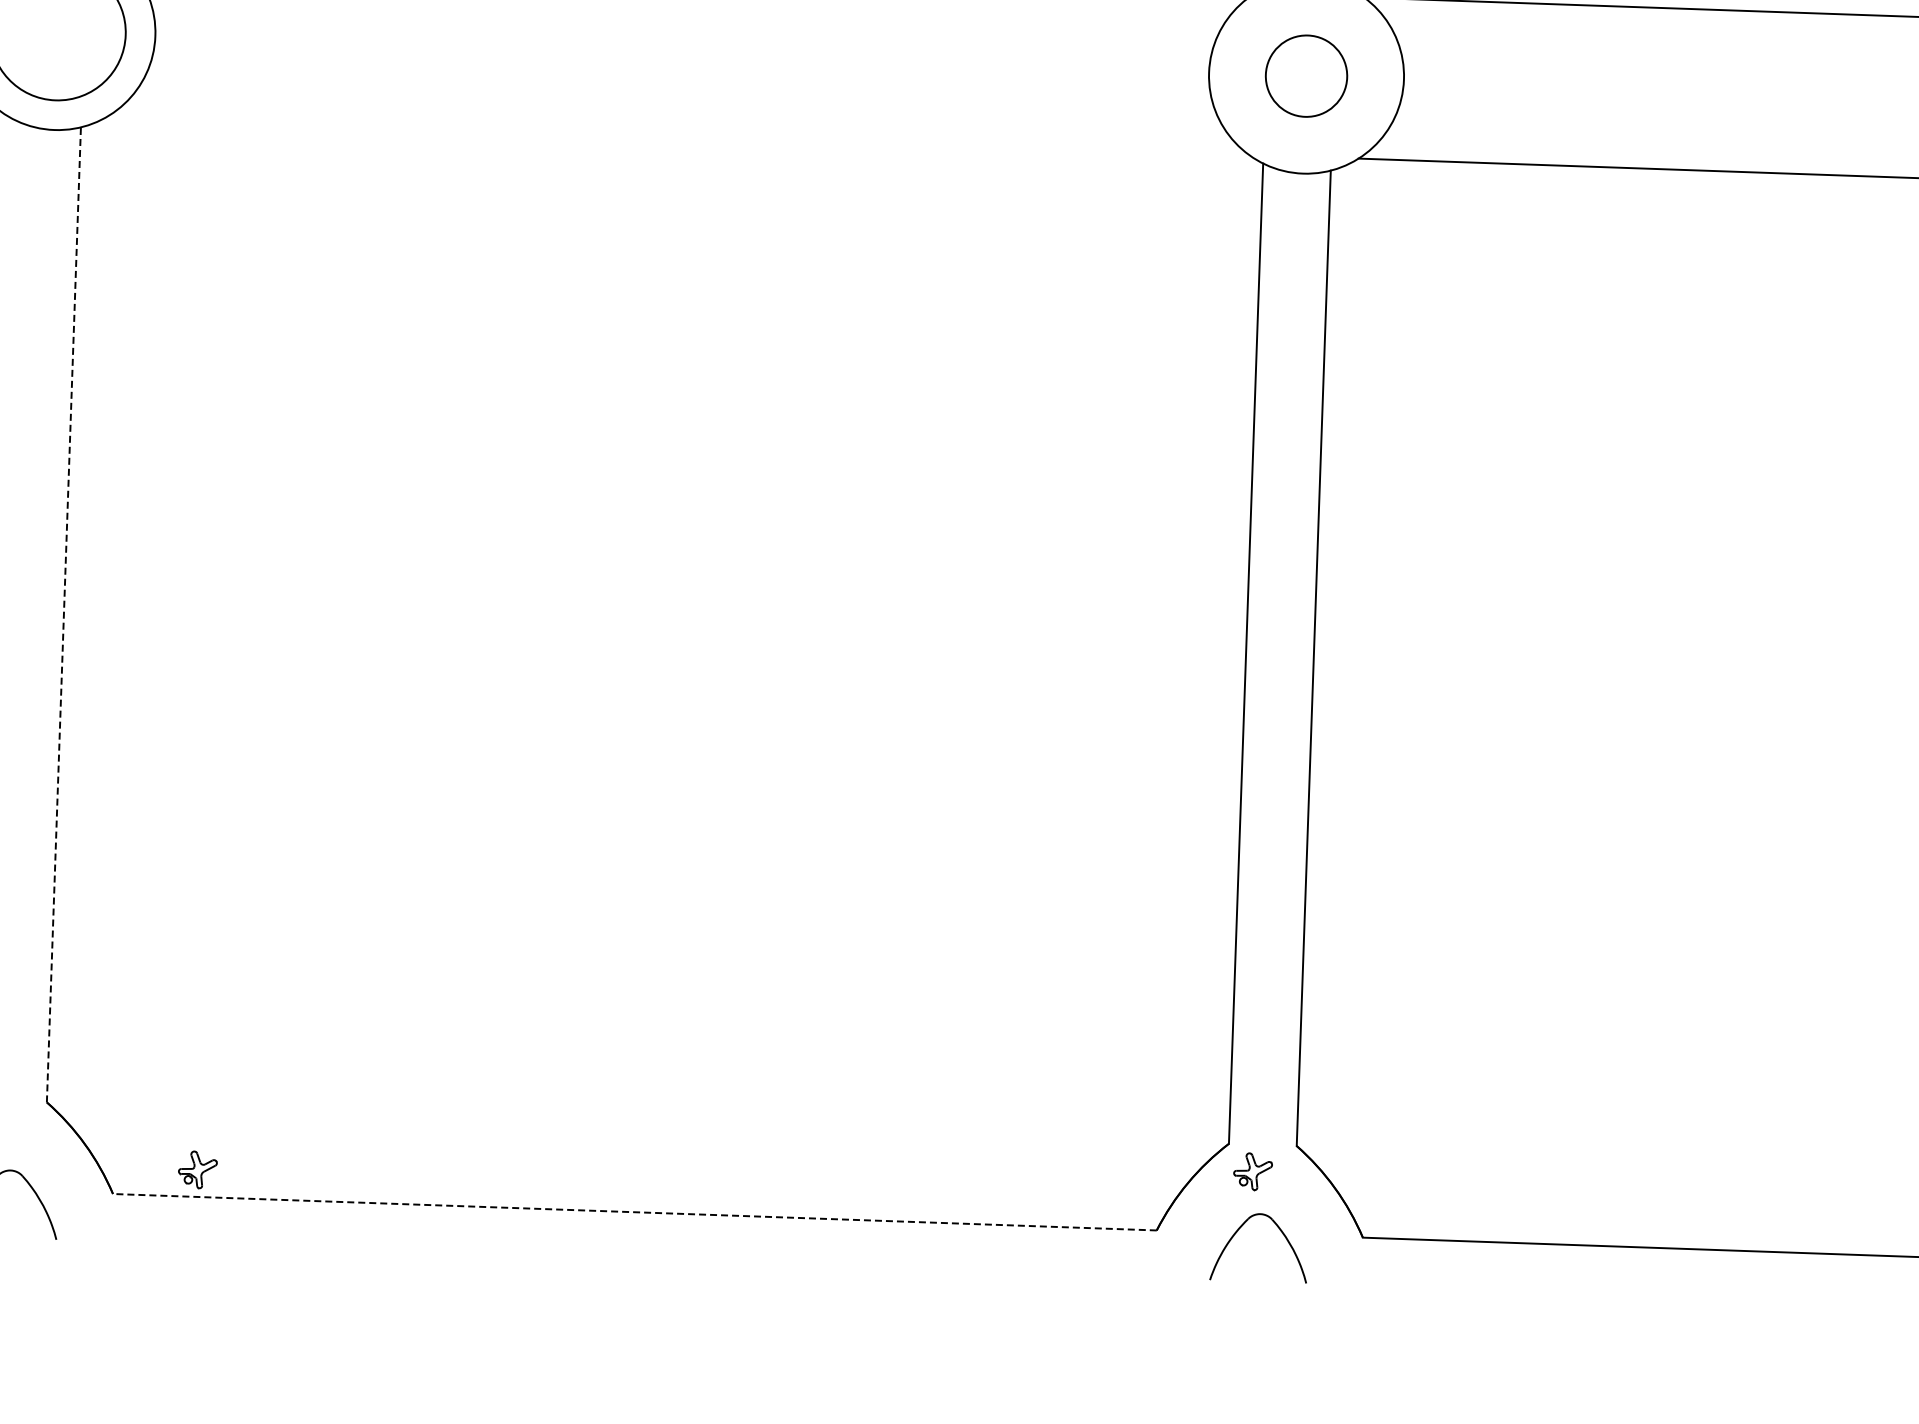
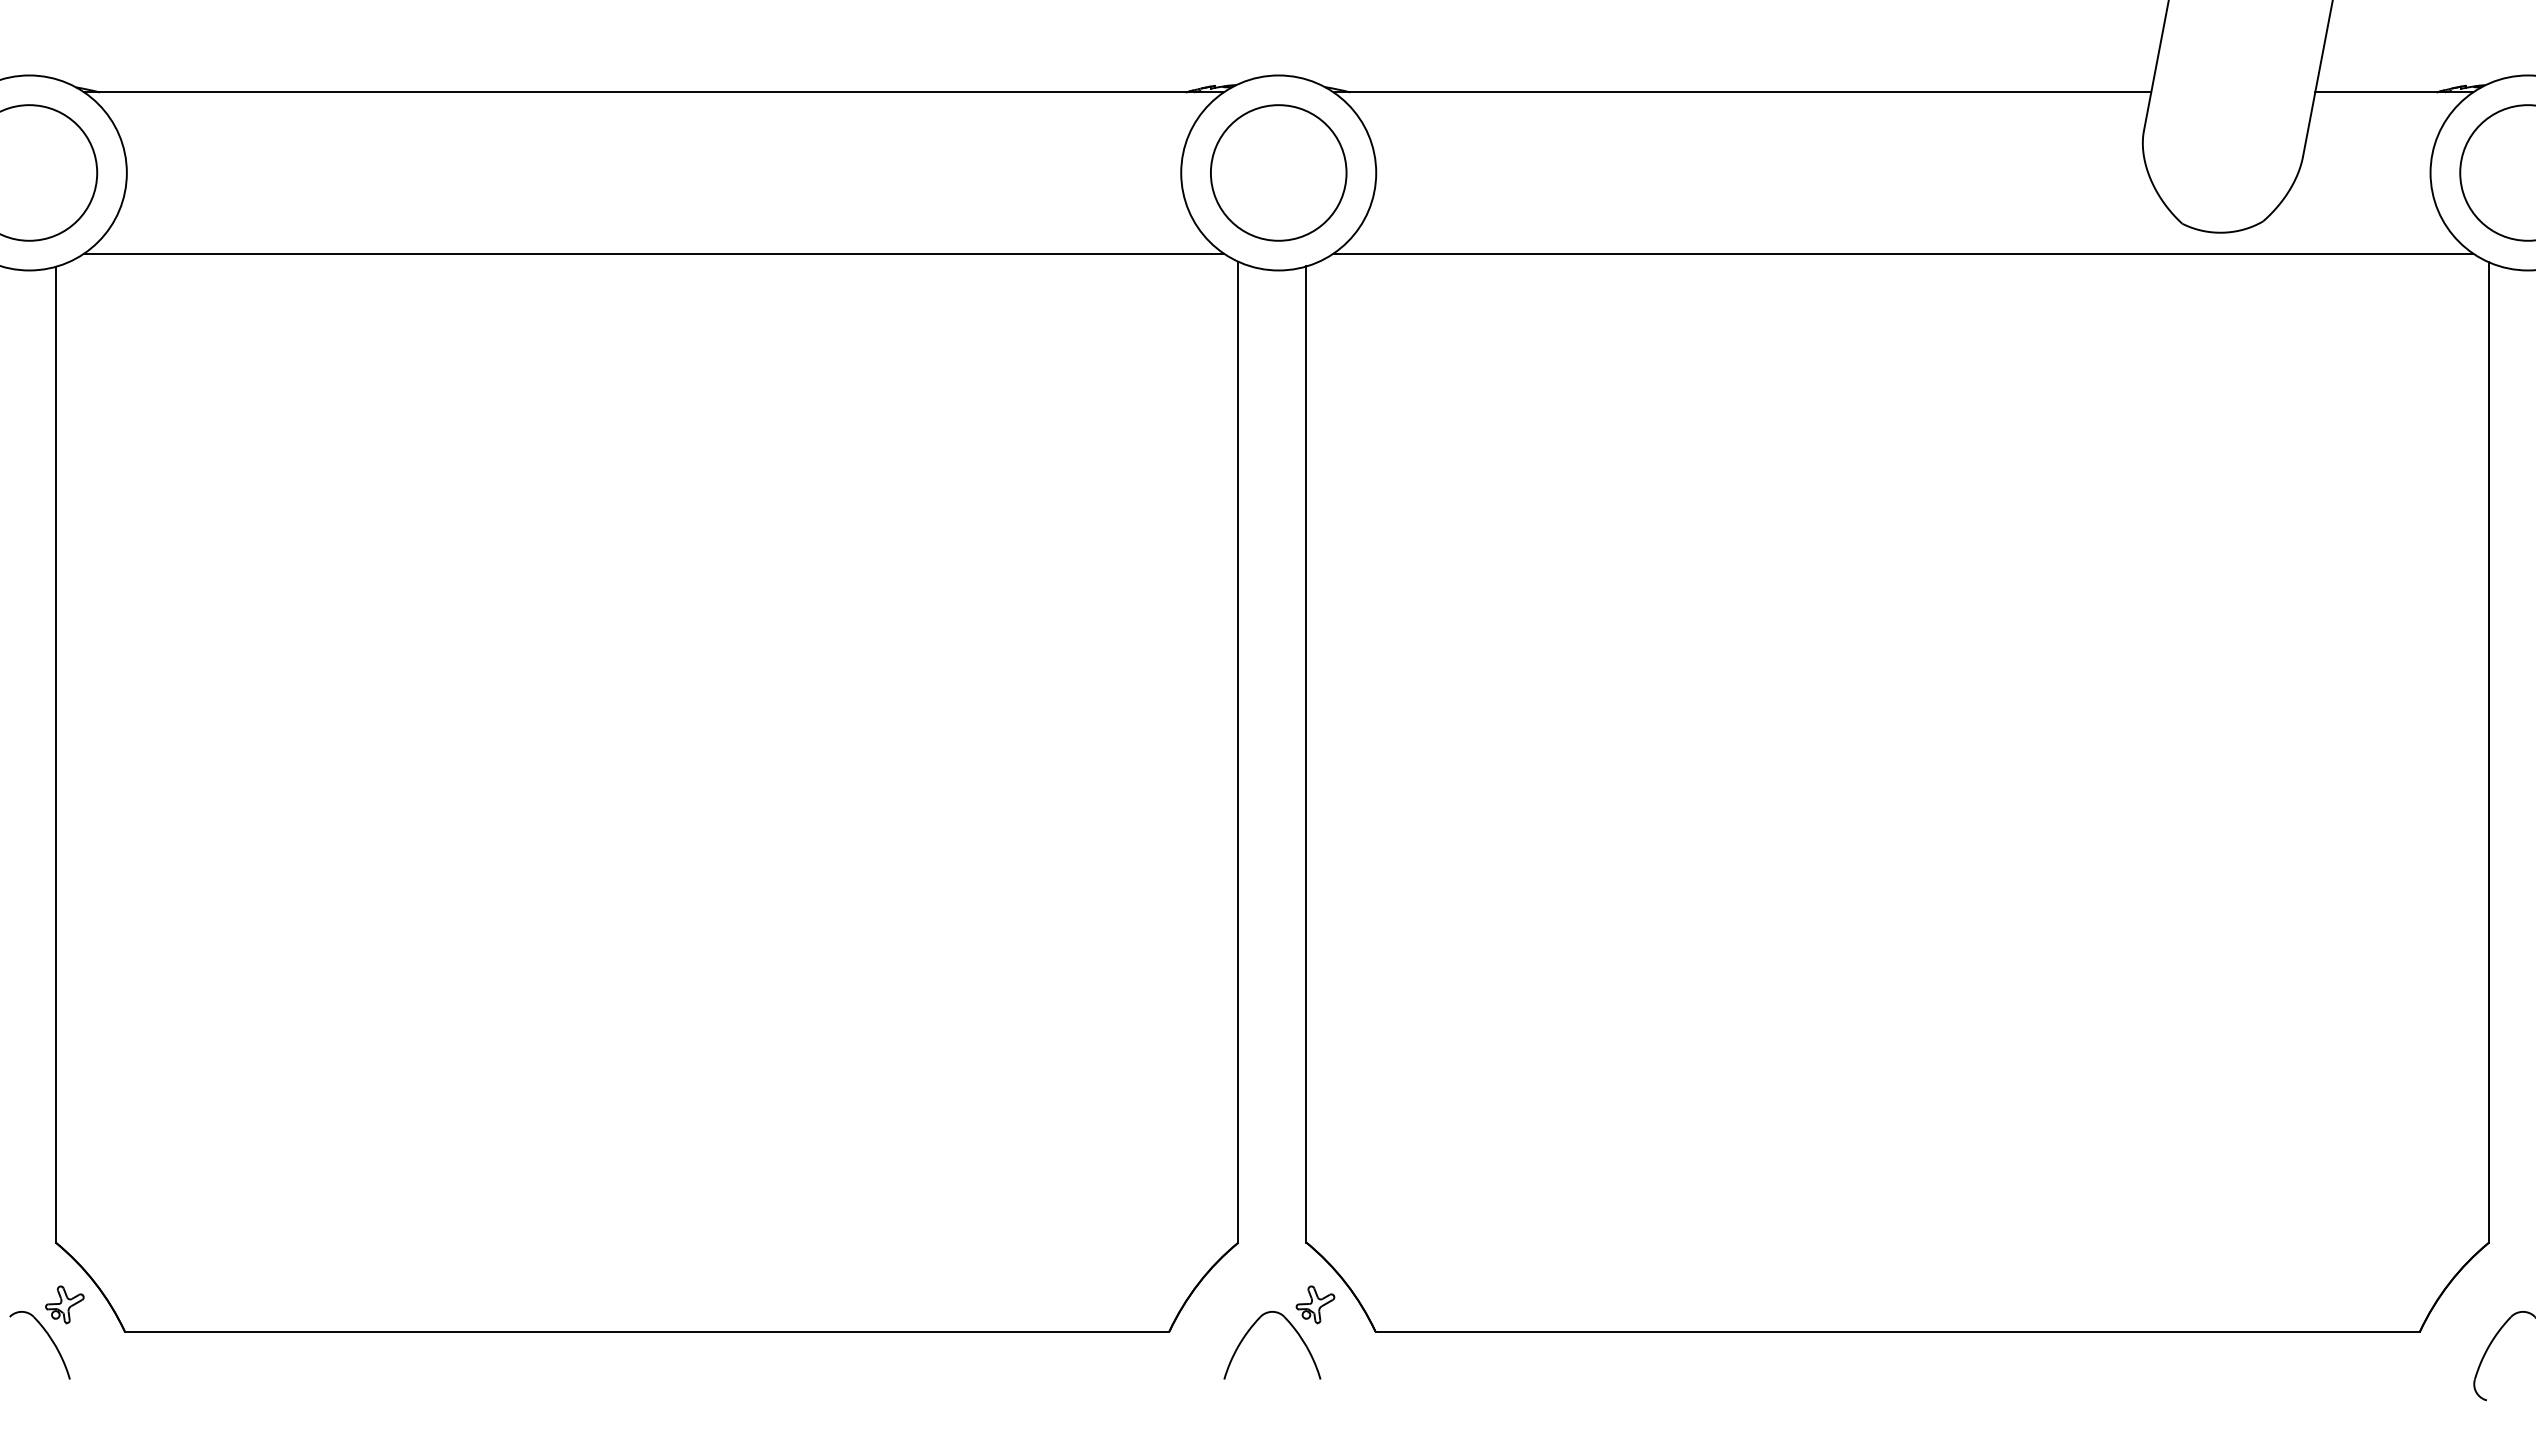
circle: (1306, 75) -> (1278, 172), size x1.67
line: (678, 134) -> (653, 253), added
line: (63, 614) -> (55, 754), dashed -> solid
part: (197, 1169) -> (64, 1304), moved
part: (1253, 1171) -> (1315, 1304), moved
line: (634, 1211) -> (646, 1331), dashed -> solid

